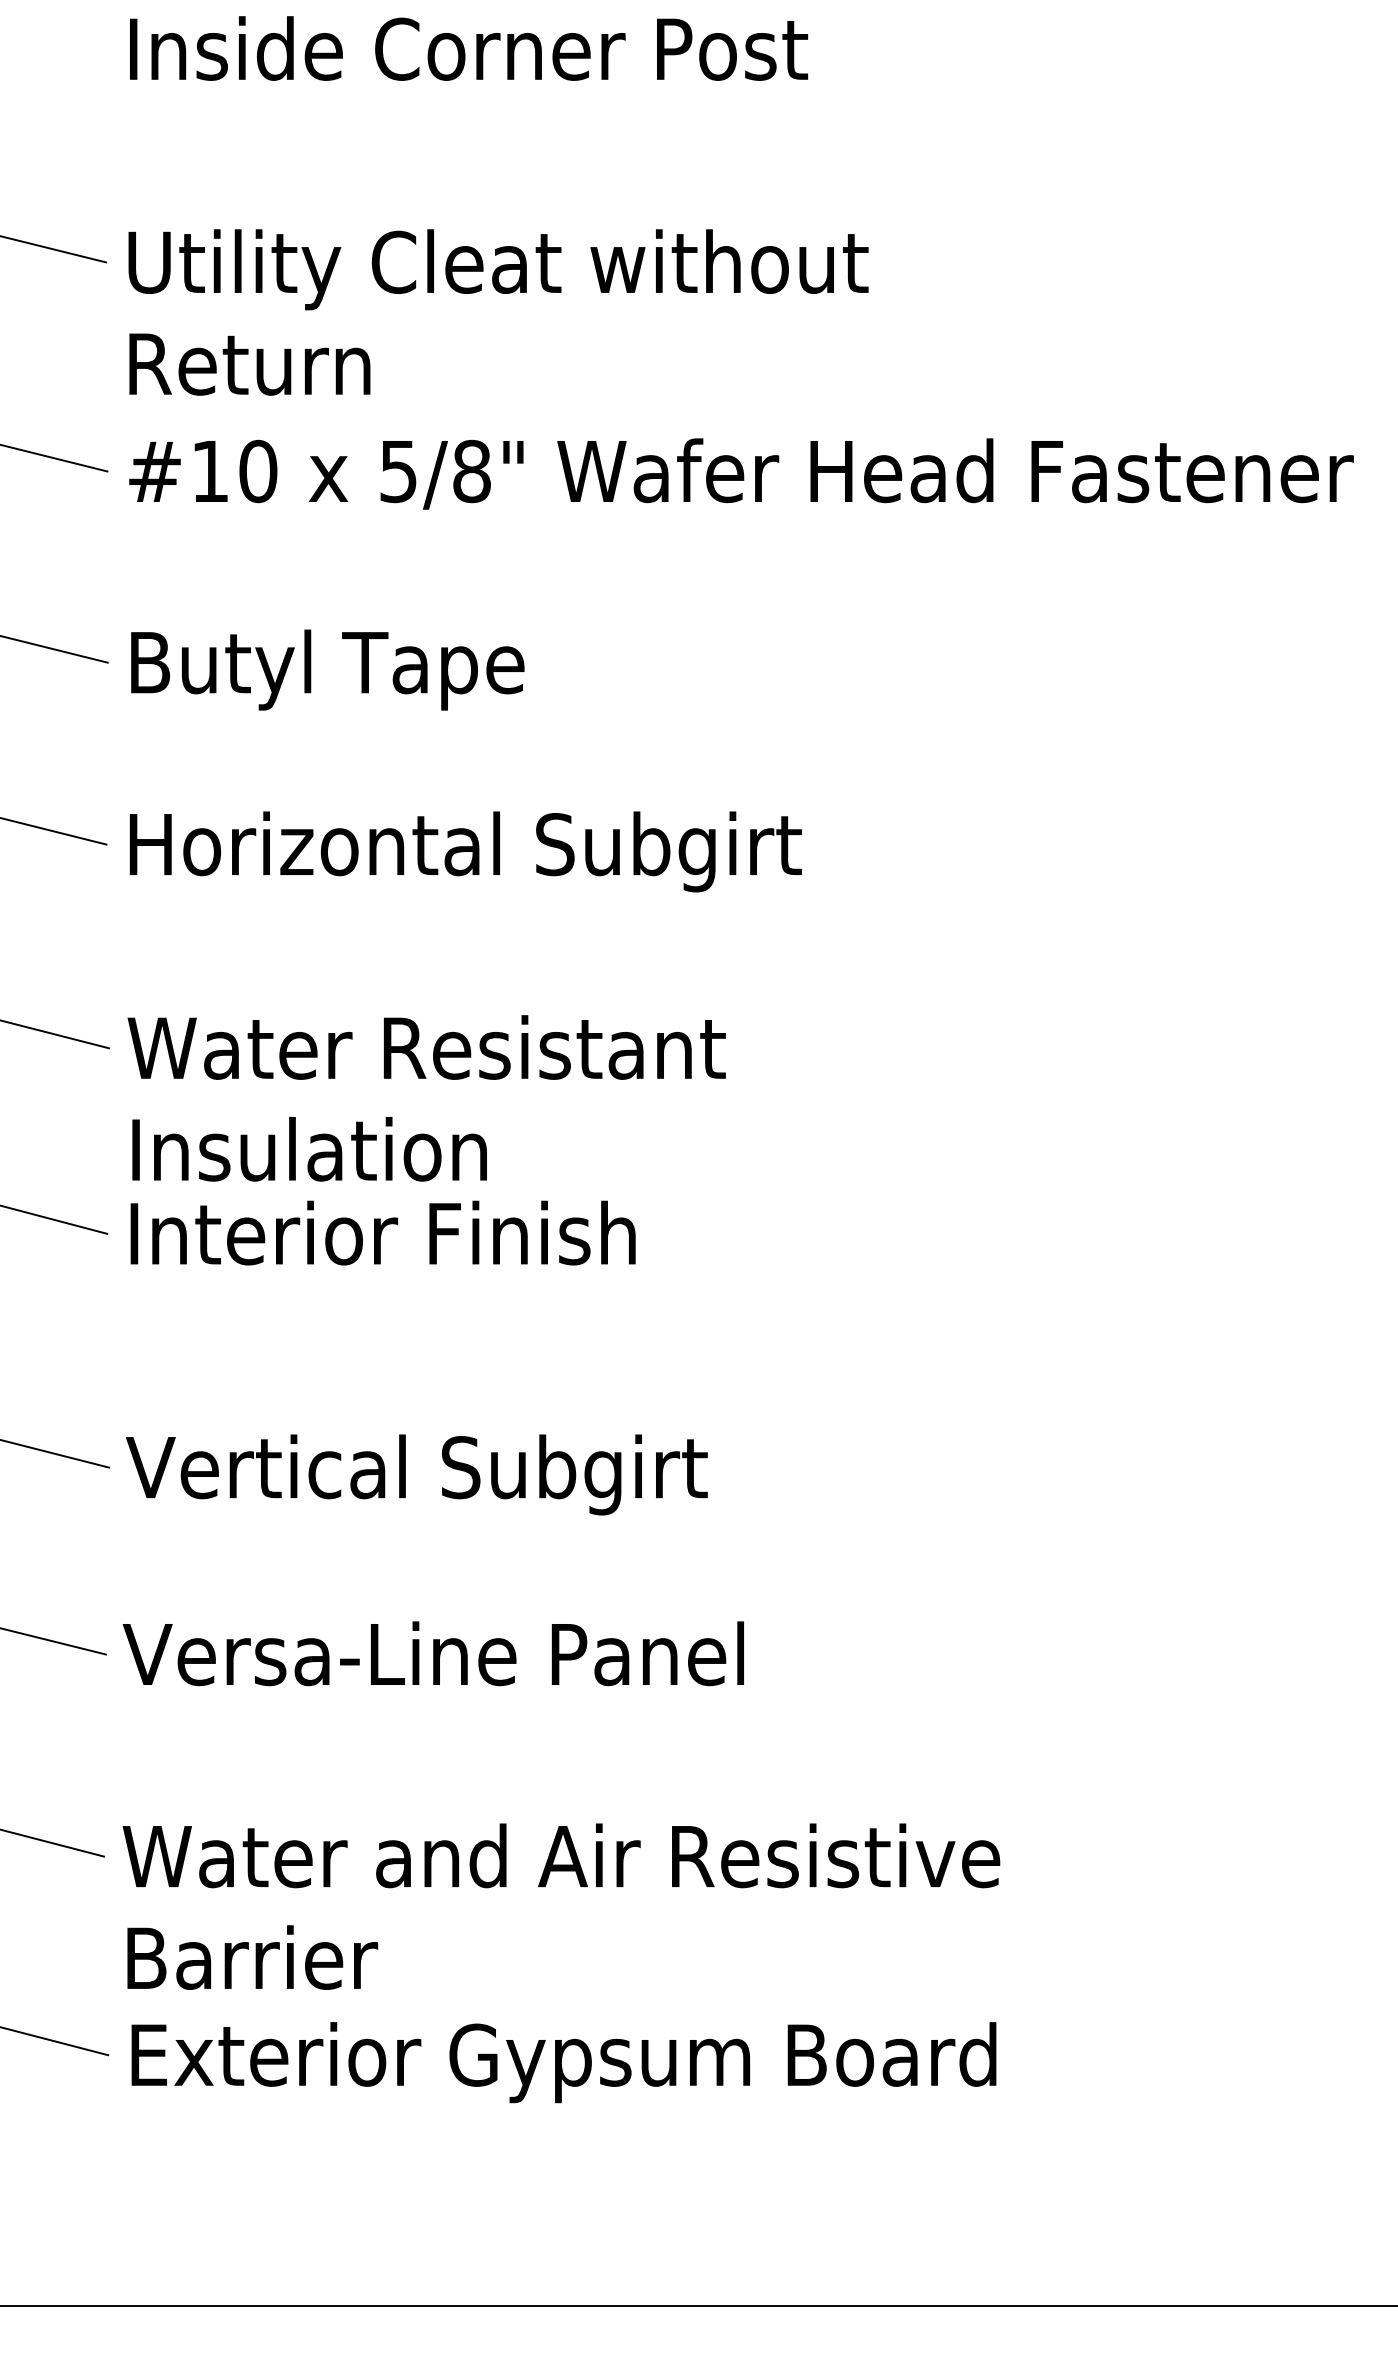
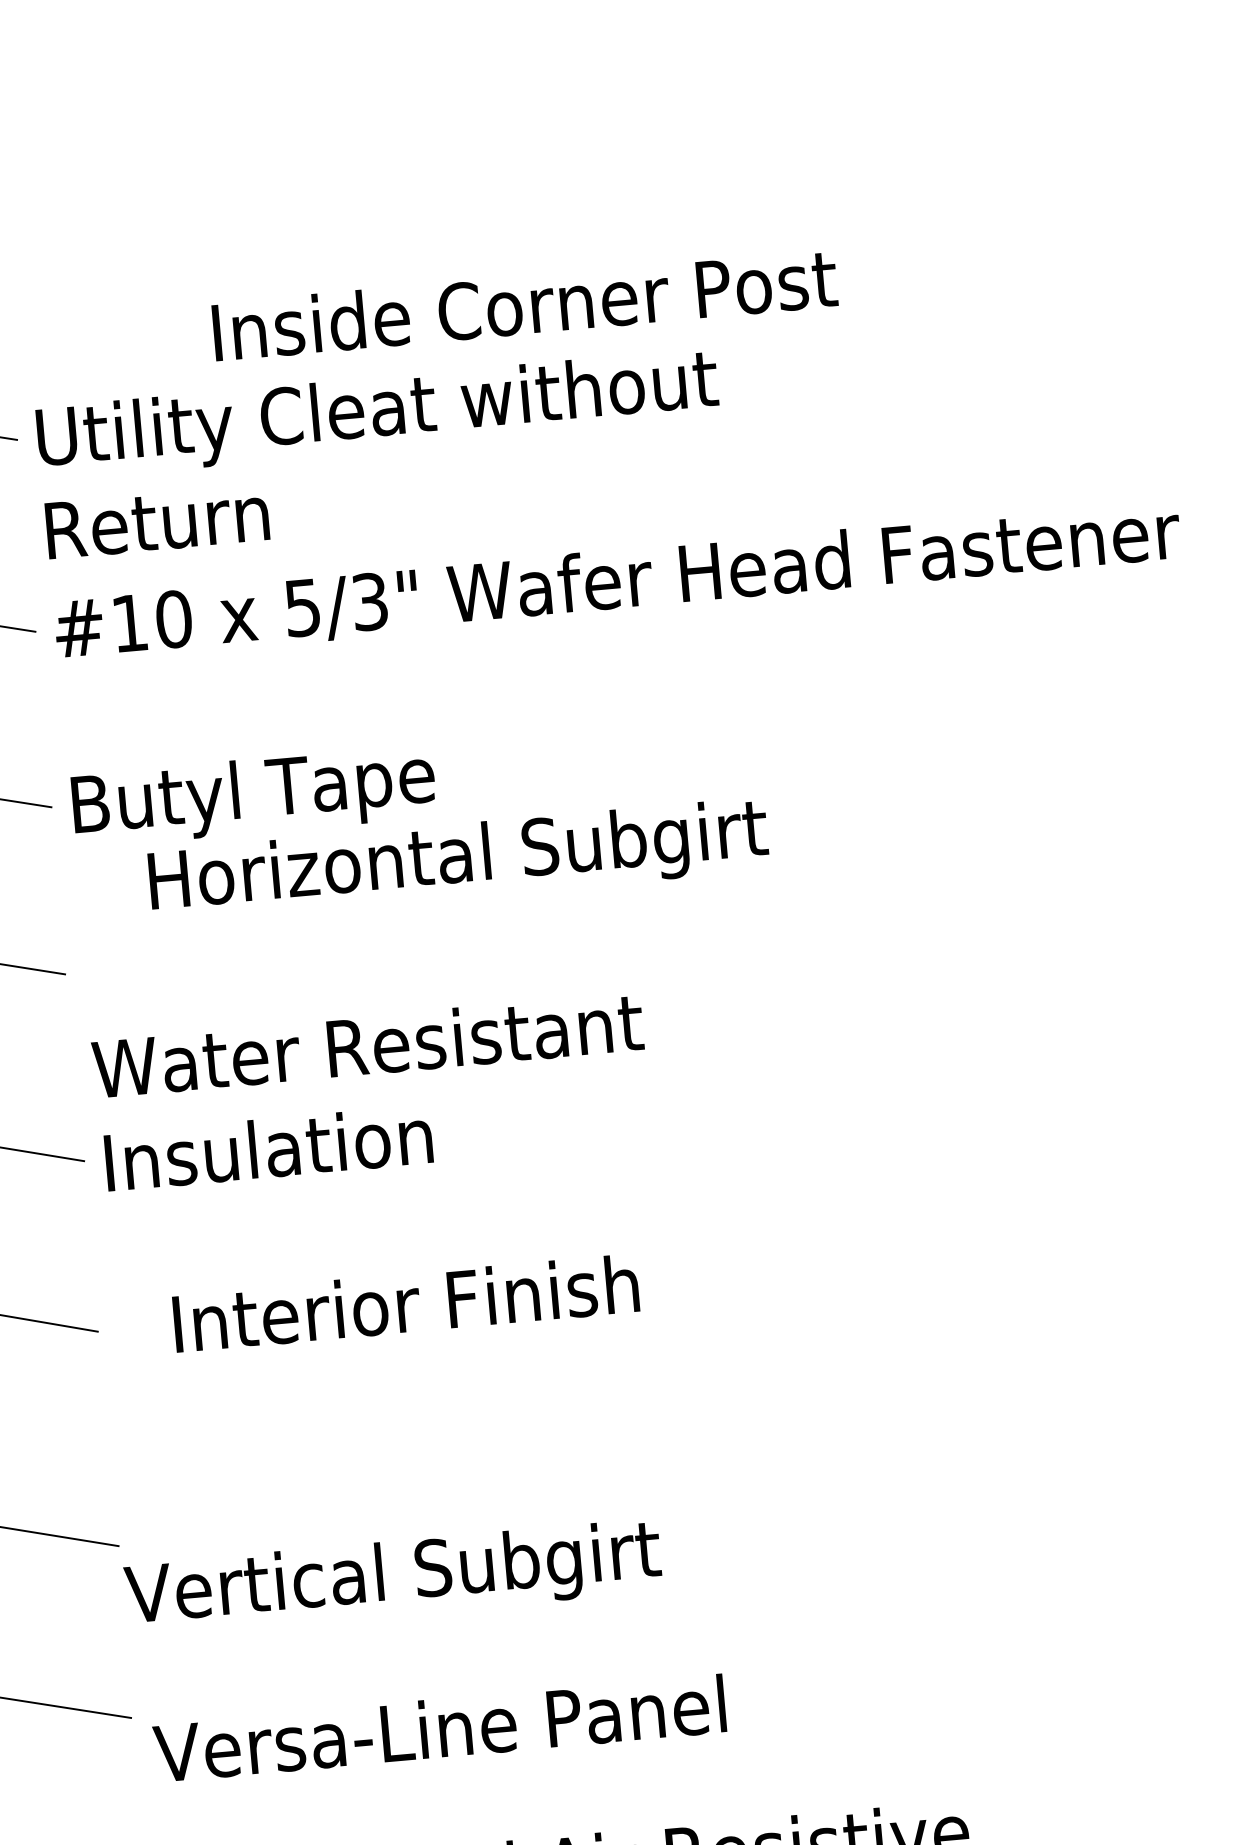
text: (469, 48) -> (525, 304), moved
text: (471, 471) -> (369, 601), 5/8" -> 5/3"
text: (465, 851) -> (458, 860), moved
text: (426, 1098) -> (371, 1092), moved
text: (382, 1232) -> (405, 1302), moved
text: (416, 1474) -> (392, 1577), moved
text: (432, 1653) -> (438, 1728), moved

